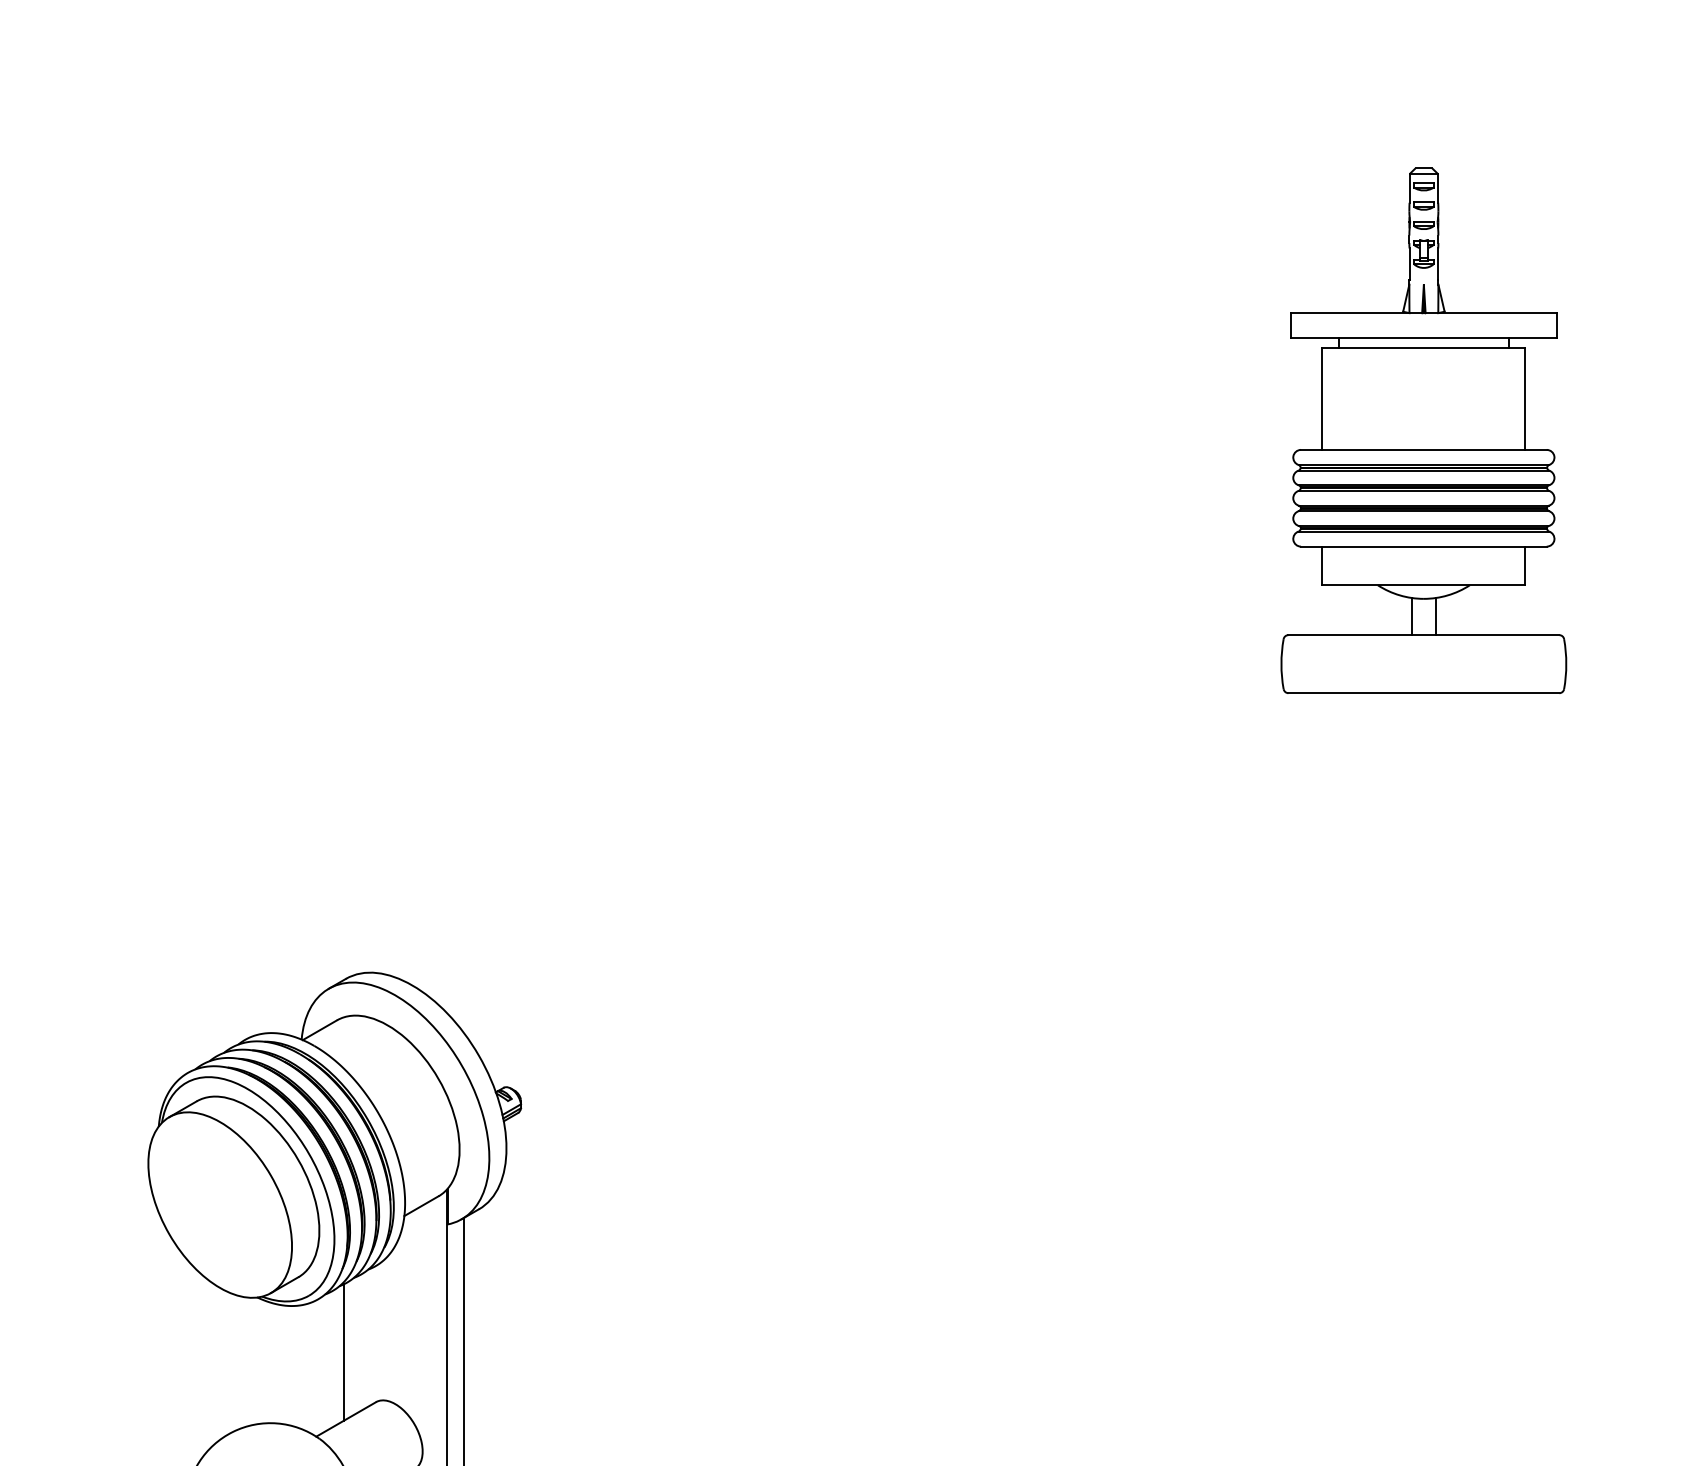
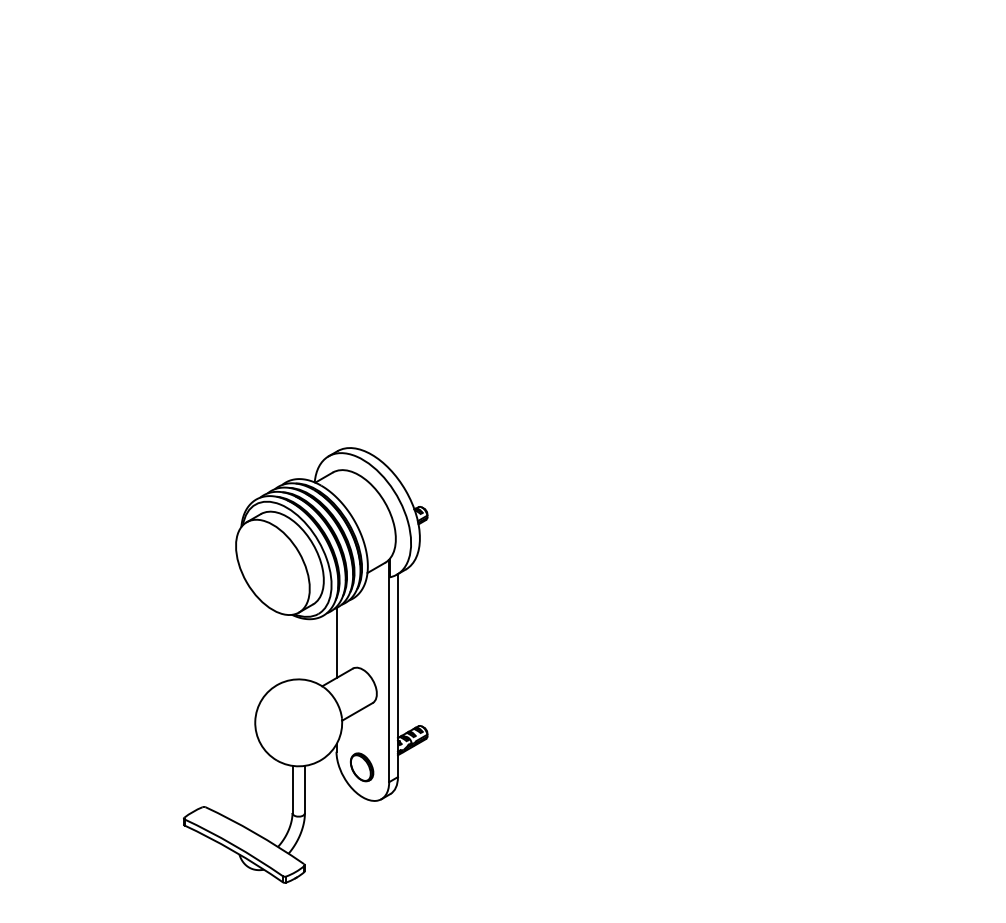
part: (1422, 430) -> (890, 169), removed

